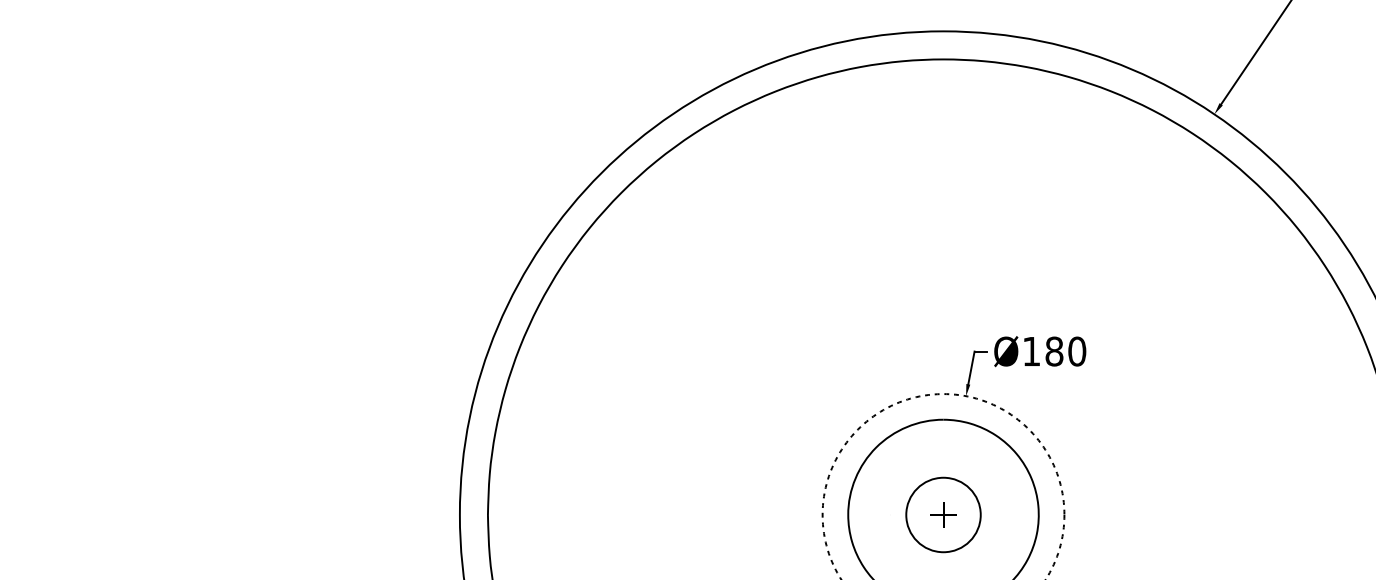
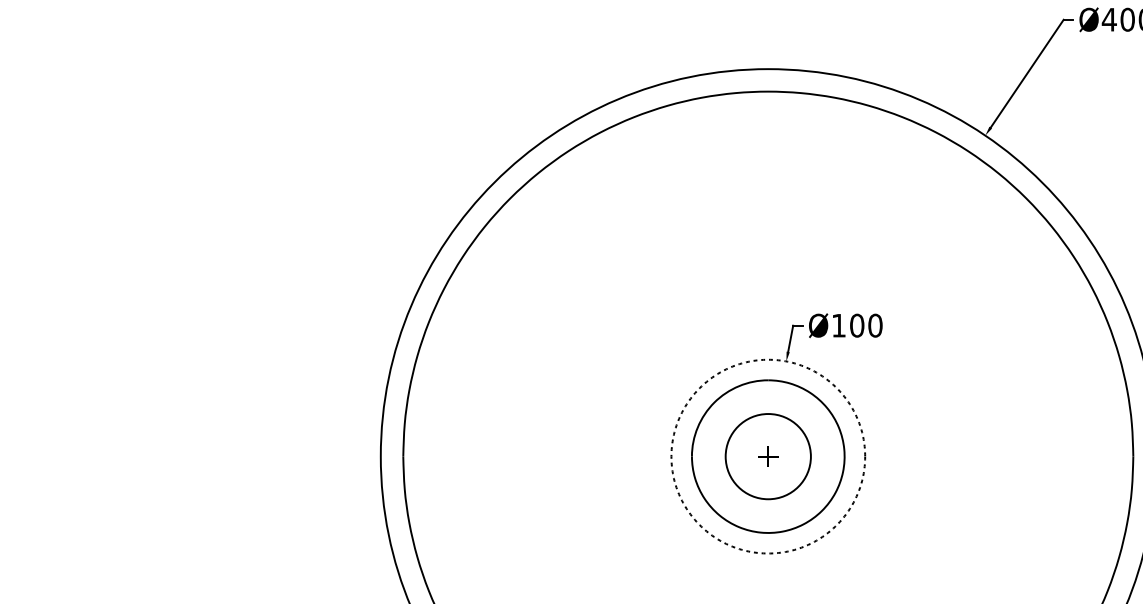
text: (1054, 351) -> (857, 325), Ø180 -> Ø100
circle: (942, 514) -> (767, 456), size x1.43

